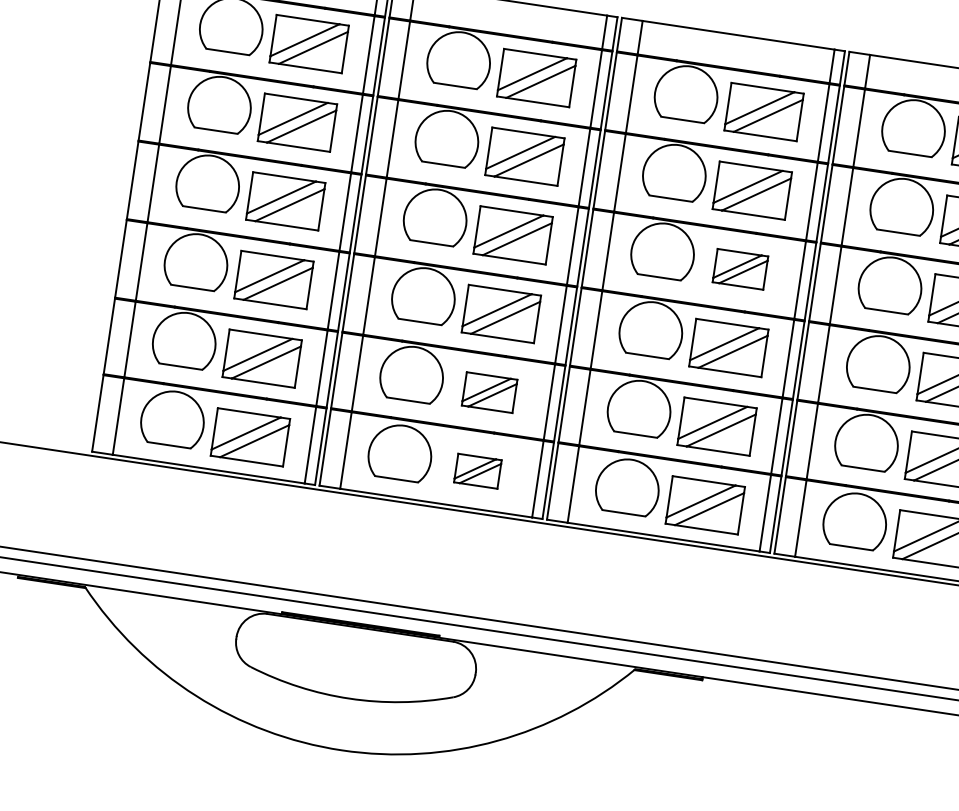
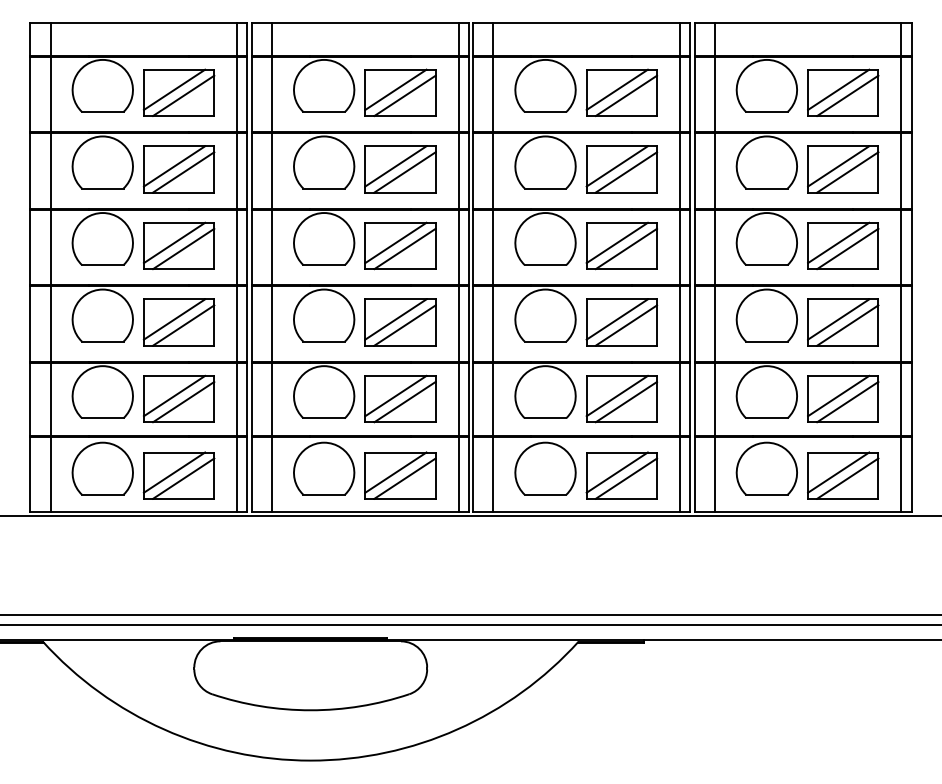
part: (740, 268) -> (621, 245), size x1.43
part: (489, 392) -> (400, 398), size x1.43
part: (477, 471) -> (400, 475), size x1.67

